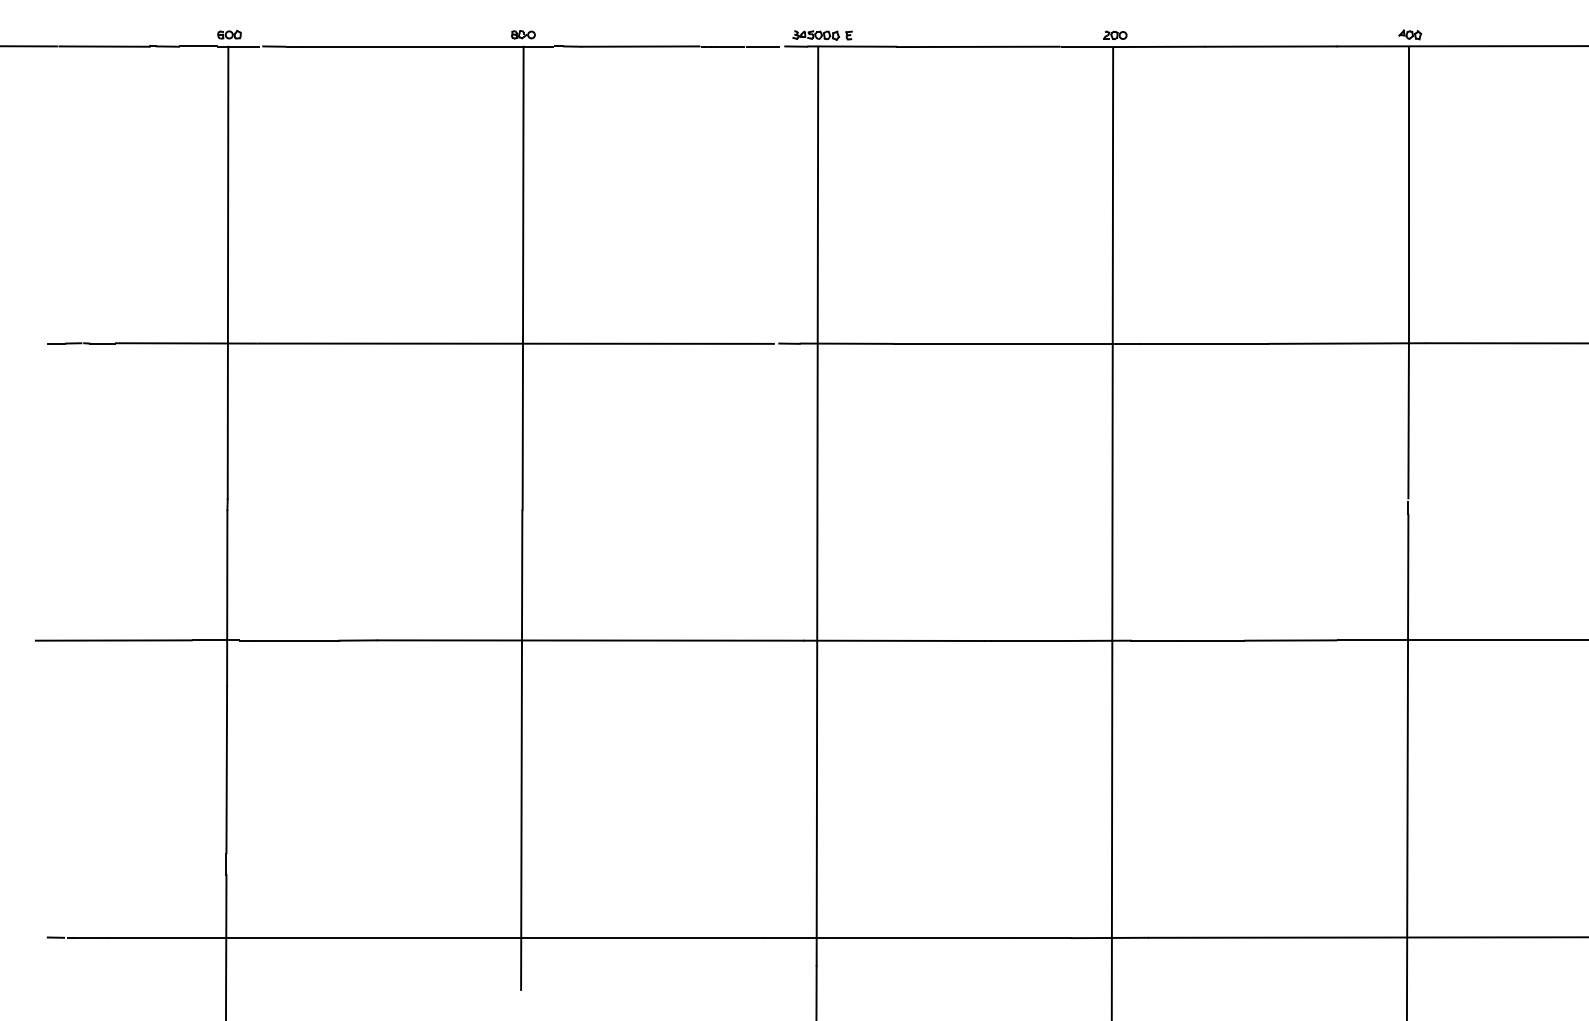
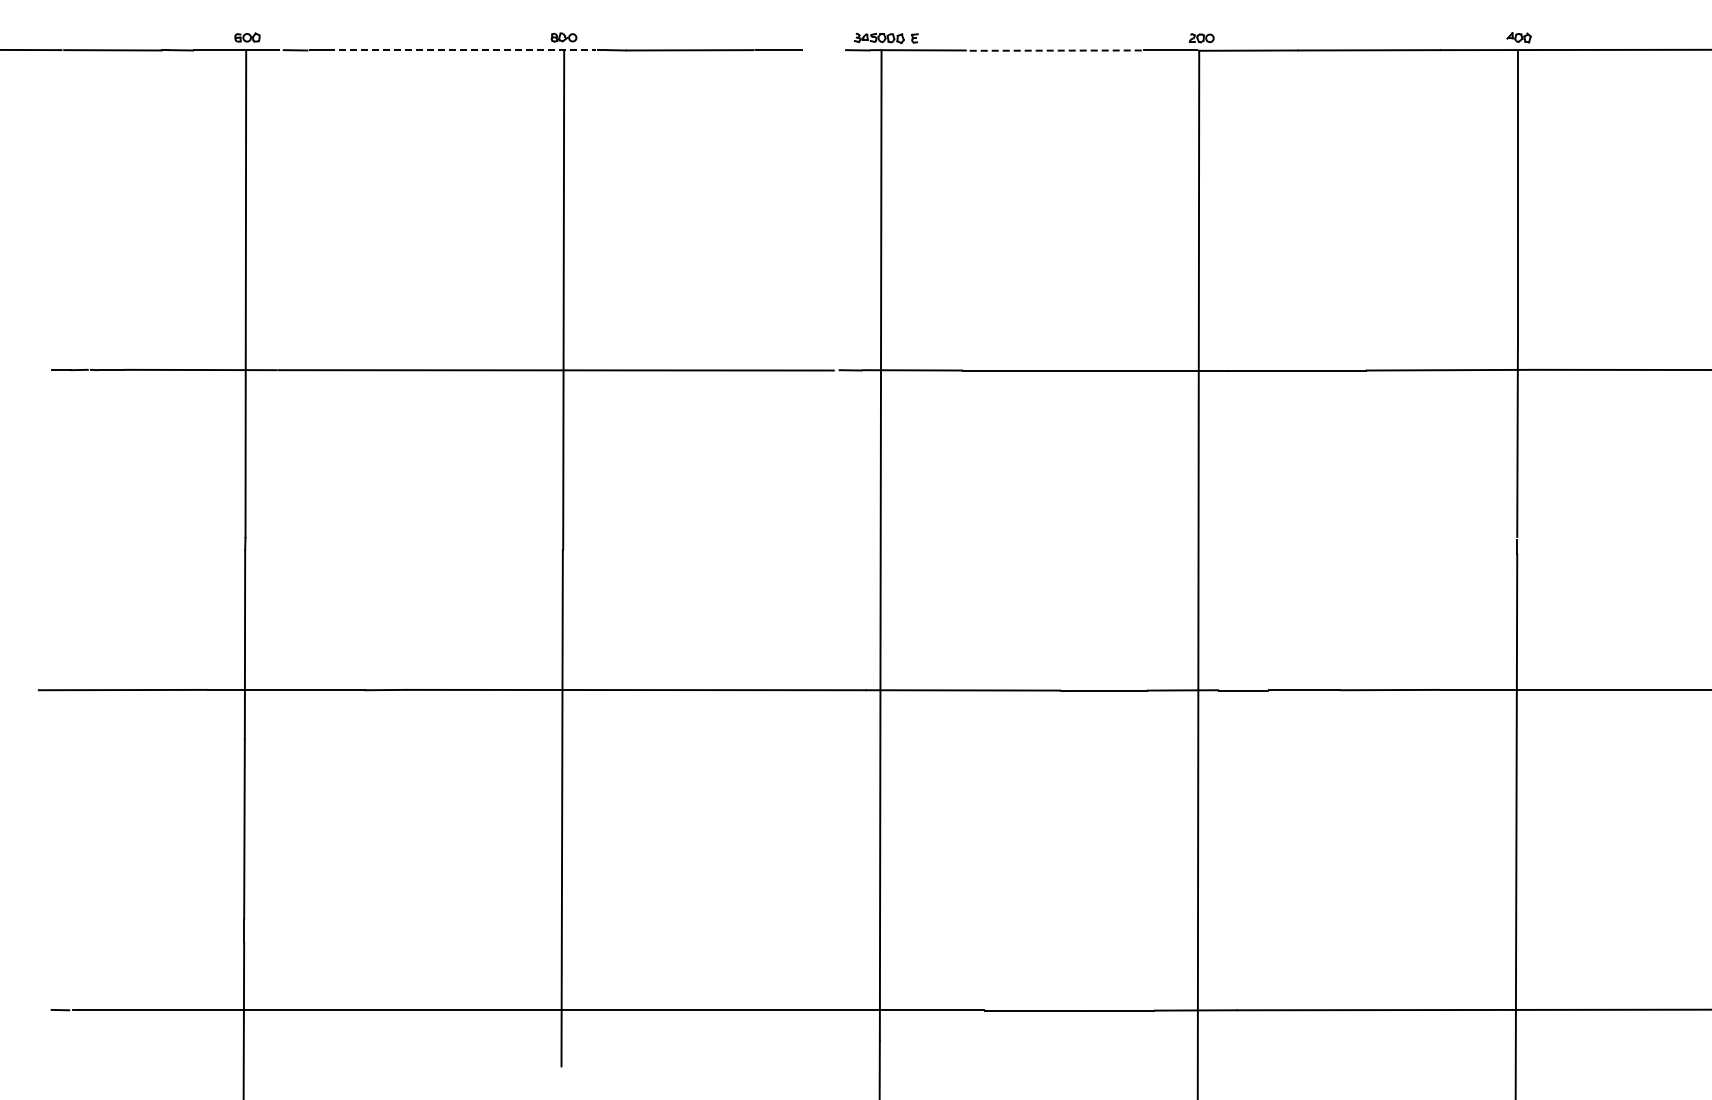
line: (429, 46) -> (462, 50), solid -> dashed
line: (763, 46) -> (822, 50), removed
line: (978, 46) -> (1054, 50), solid -> dashed

